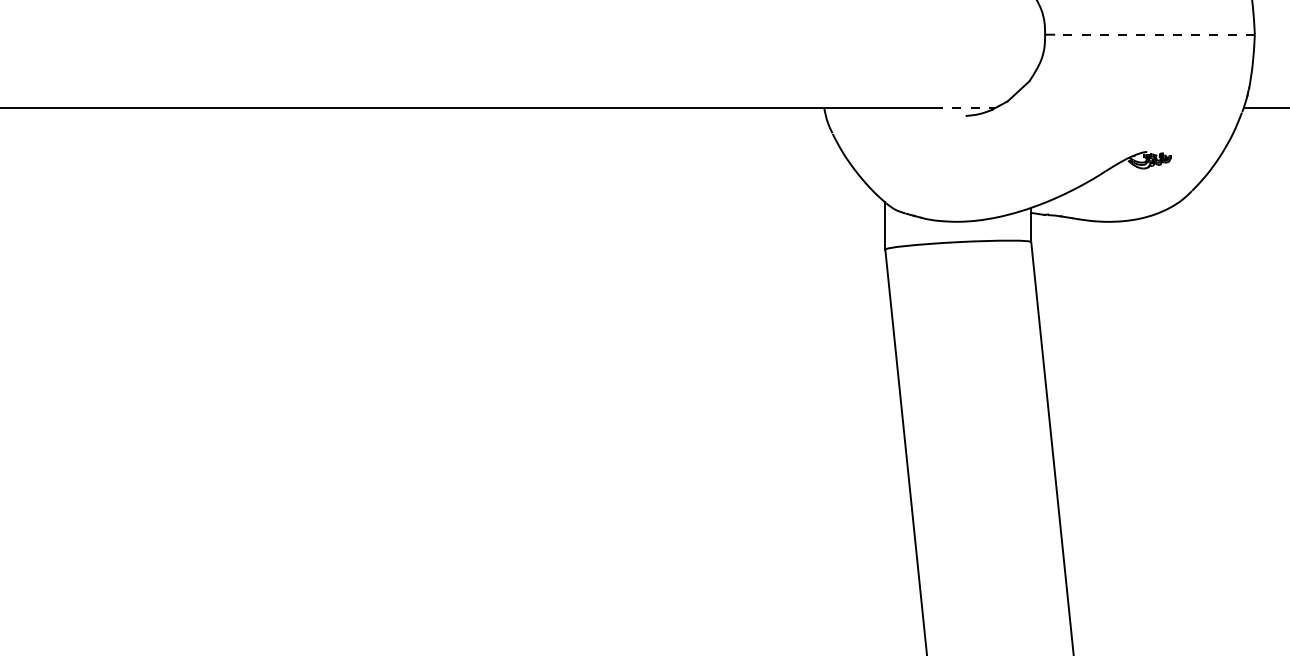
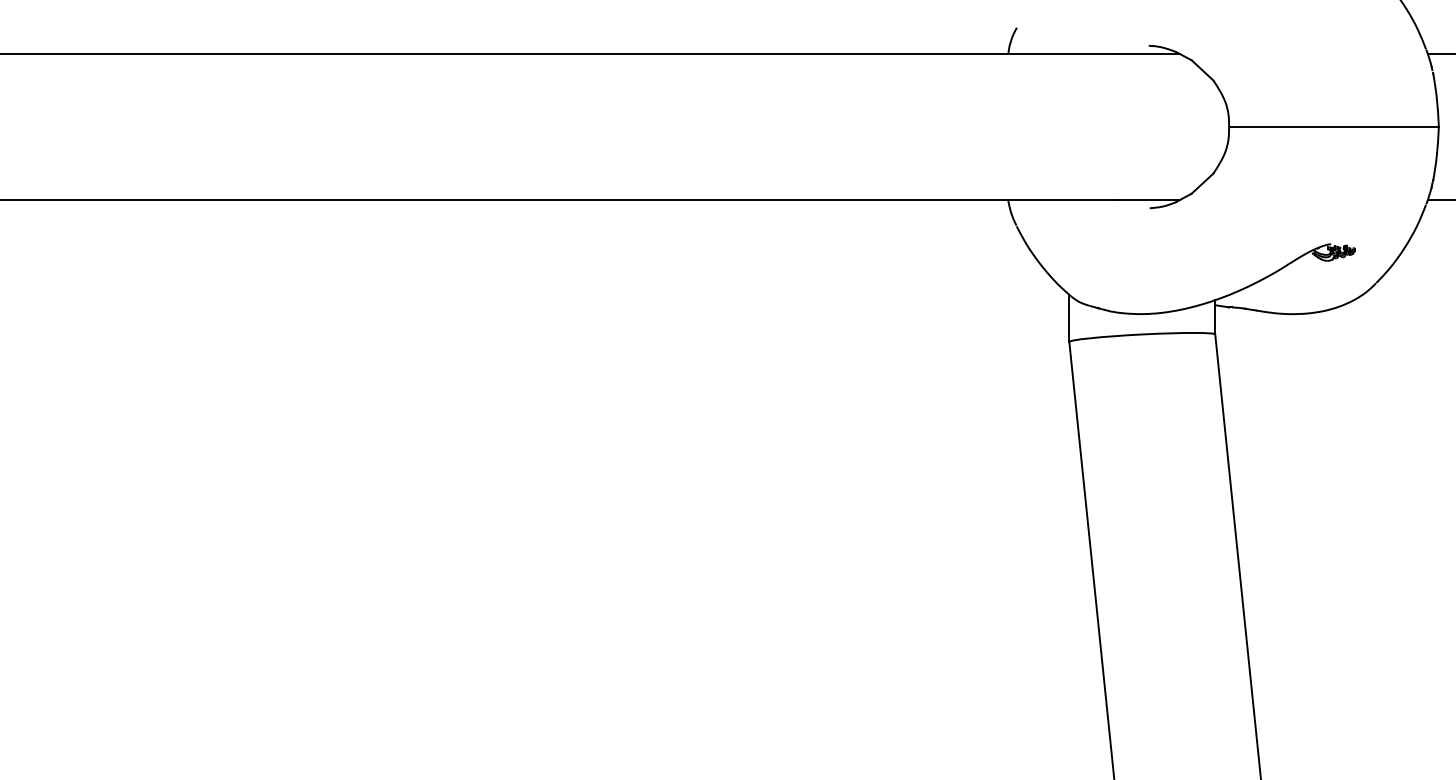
line: (1155, 35) -> (1339, 127), dashed -> solid
line: (965, 107) -> (1149, 199), dashed -> solid

